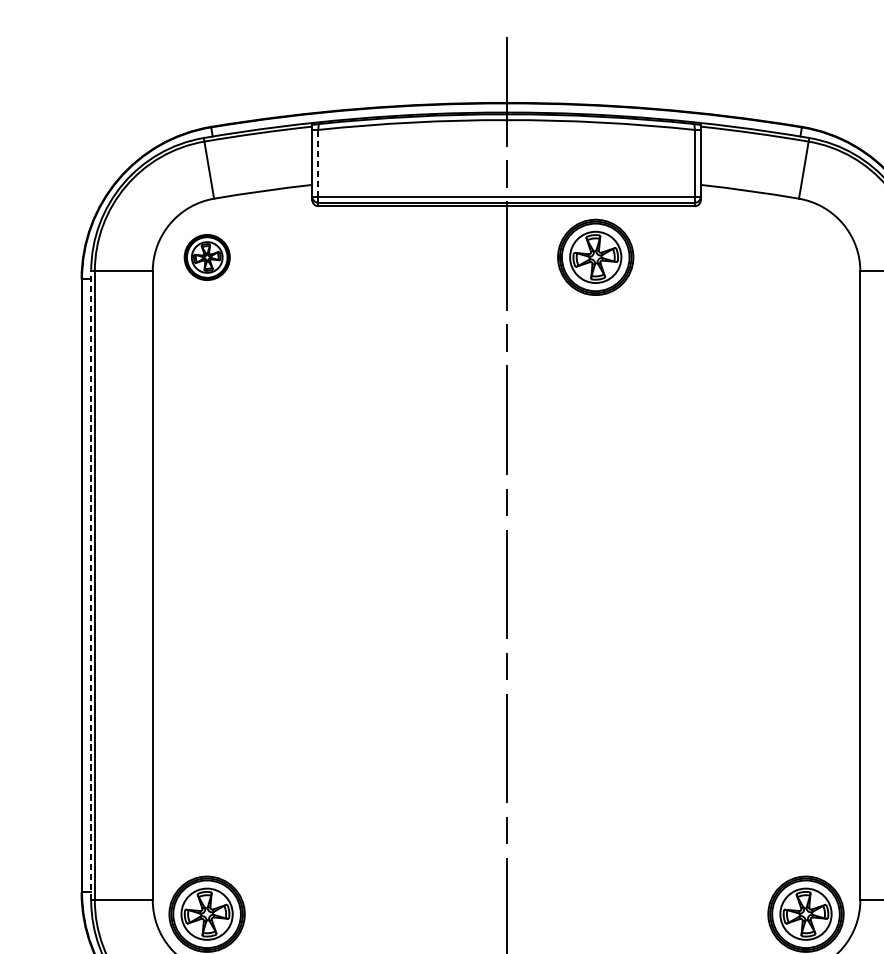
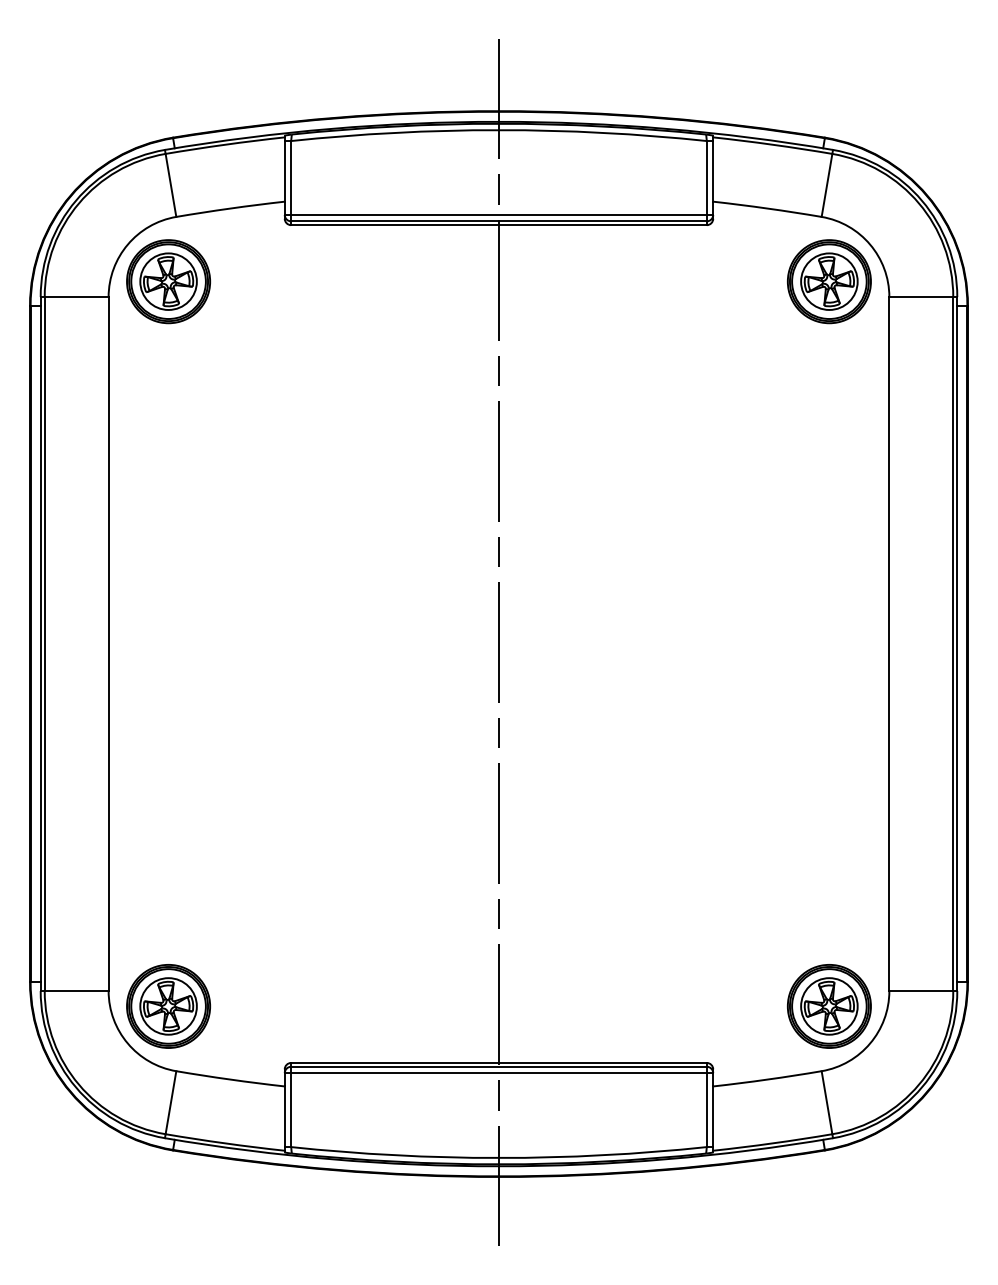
line: (318, 163) -> (291, 178), dashed -> solid
part: (207, 257) -> (168, 281), size x1.67
part: (595, 257) -> (829, 281), moved
line: (91, 586) -> (40, 644), dashed -> solid

